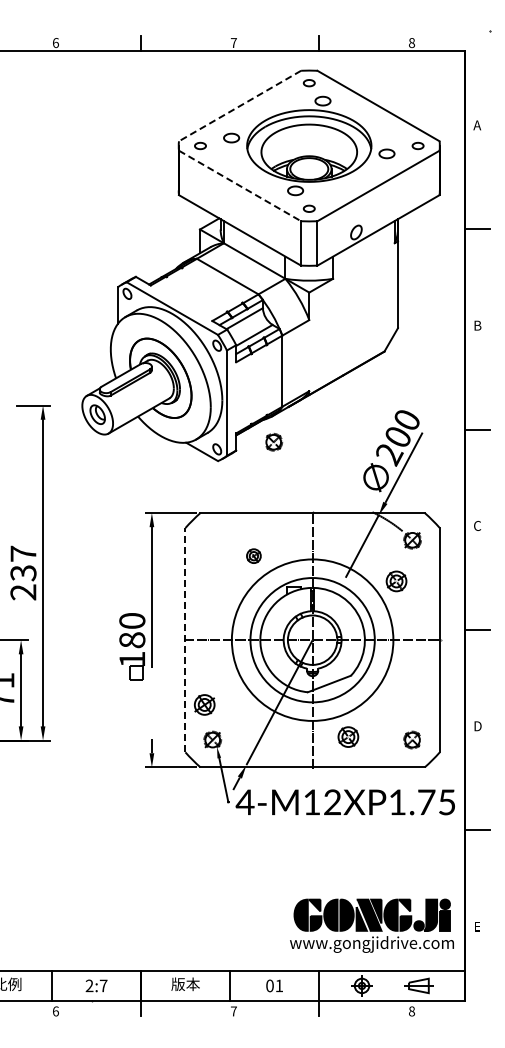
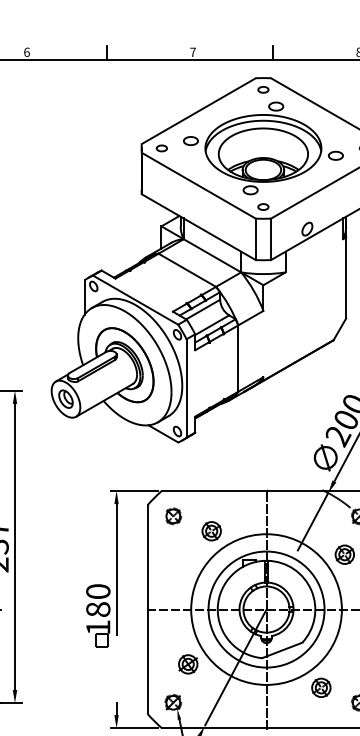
line: (240, 106) -> (199, 111), dashed -> solid
line: (240, 185) -> (199, 185), dashed -> solid
part: (274, 442) -> (174, 516), moved
part: (253, 555) -> (211, 530), size x1.43
line: (185, 639) -> (147, 608), dashed -> solid
part: (204, 704) -> (188, 663), moved
part: (348, 736) -> (321, 687), moved

